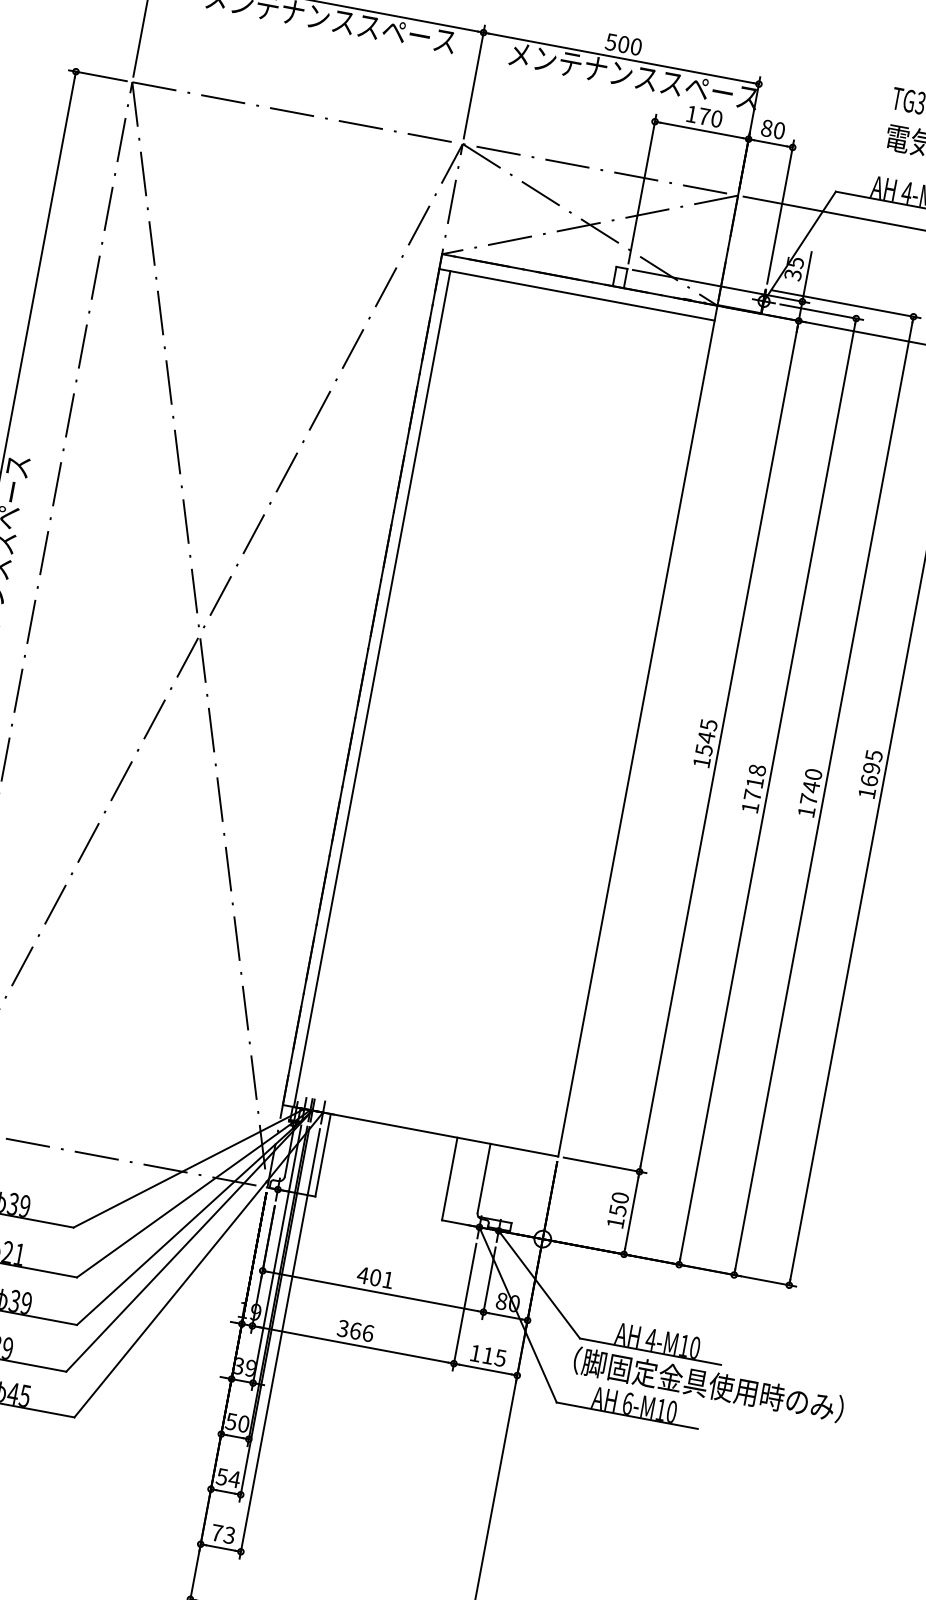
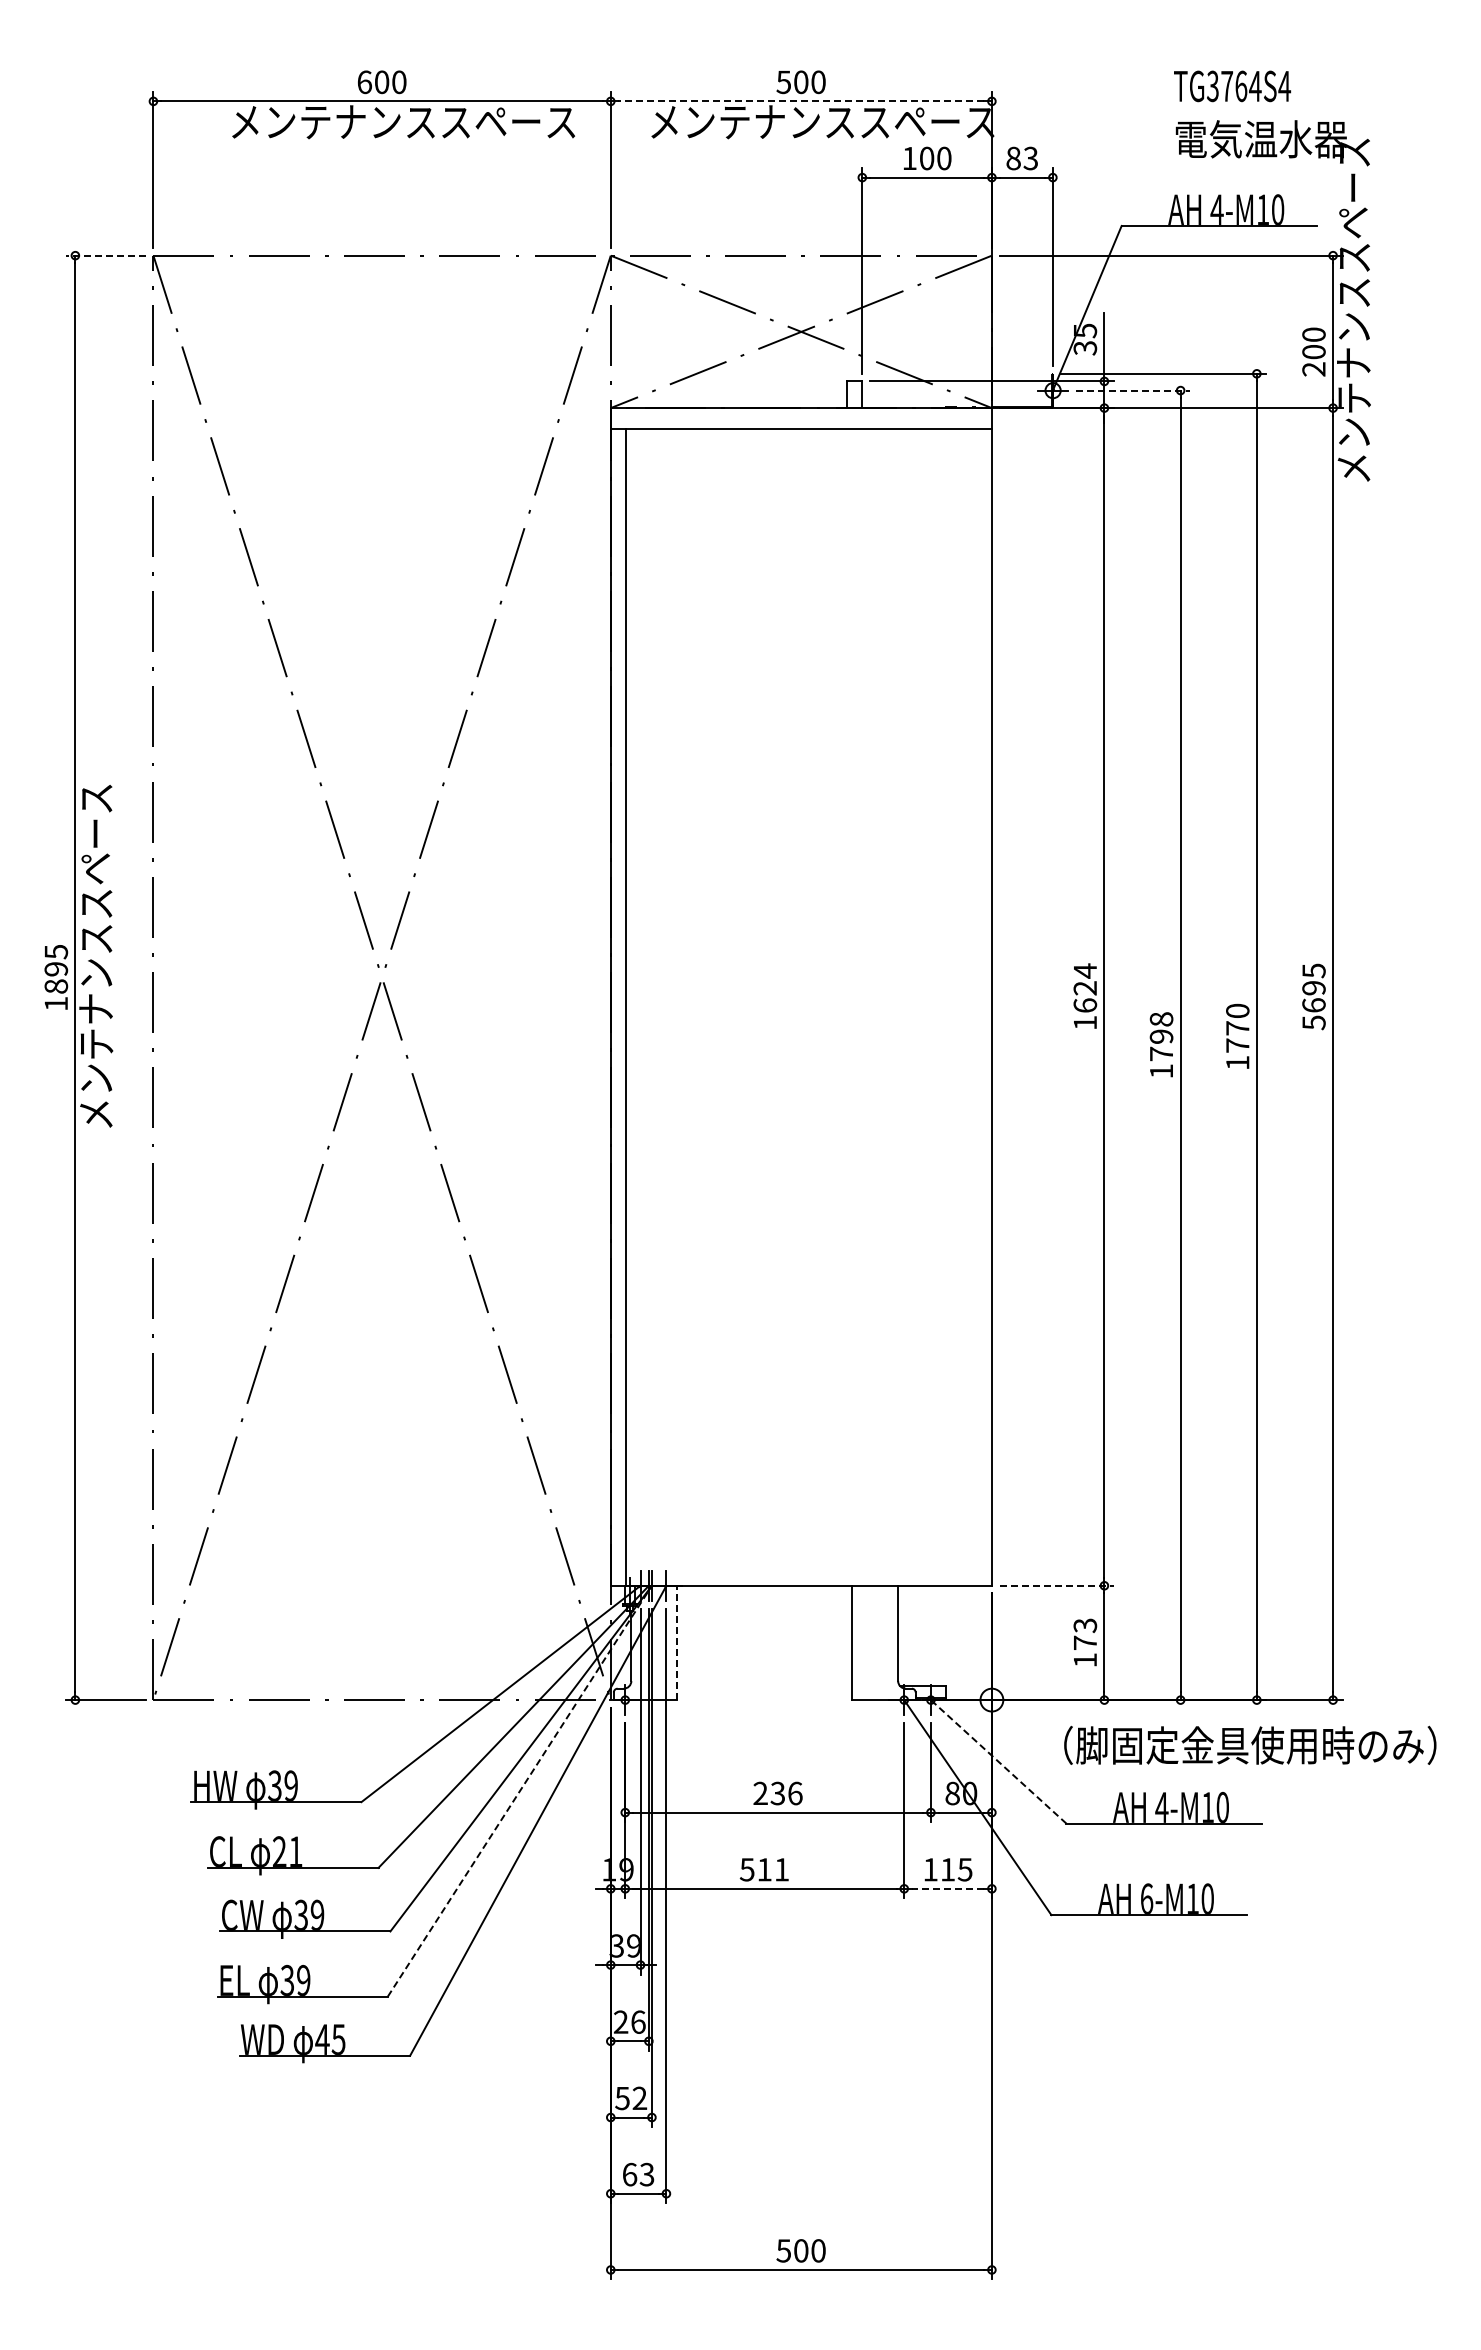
line: (621, 58) -> (801, 101), solid -> dashed
line: (97, 75) -> (105, 255), solid -> dashed
text: (704, 116) -> (927, 158), 170 -> 100
text: (779, 130) -> (1030, 158), 80 -> 83
line: (822, 312) -> (1133, 390), solid -> dashed
text: (706, 737) -> (1085, 988), 1545 -> 1624
text: (755, 782) -> (1161, 1036), 1718 -> 1798
text: (811, 787) -> (1237, 1028), 1740 -> 1770
text: (866, 793) -> (1313, 1022), 1695 -> 5695
line: (323, 1155) -> (677, 1642), solid -> dashed
line: (605, 1165) -> (1057, 1585), solid -> dashed
text: (619, 1204) -> (1085, 1634), 150 -> 173
line: (190, 1240) -> (520, 1790), solid -> dashed
text: (375, 1277) -> (777, 1793), 401 -> 236
line: (539, 1284) -> (998, 1761), solid -> dashed
text: (355, 1330) -> (764, 1869), 366 -> 511
line: (485, 1369) -> (947, 1888), solid -> dashed
text: (709, 1384) -> (1250, 1744), moved
text: (237, 1422) -> (629, 2021), 50 -> 26
text: (234, 1478) -> (639, 2097), 54 -> 52
text: (216, 1532) -> (629, 2174), 73 -> 63

